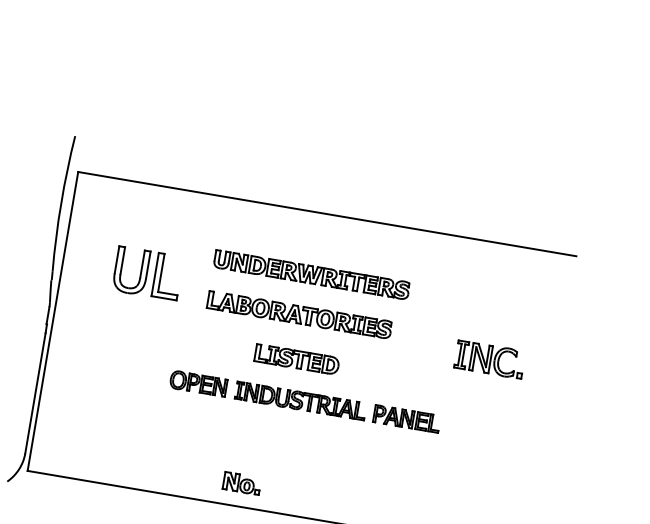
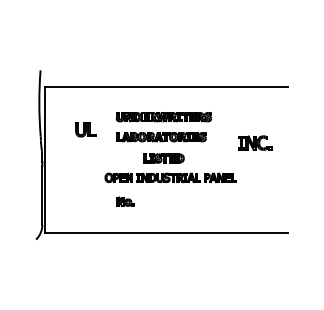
part: (146, 272) -> (85, 129), size x0.62
part: (241, 483) -> (125, 201), moved

